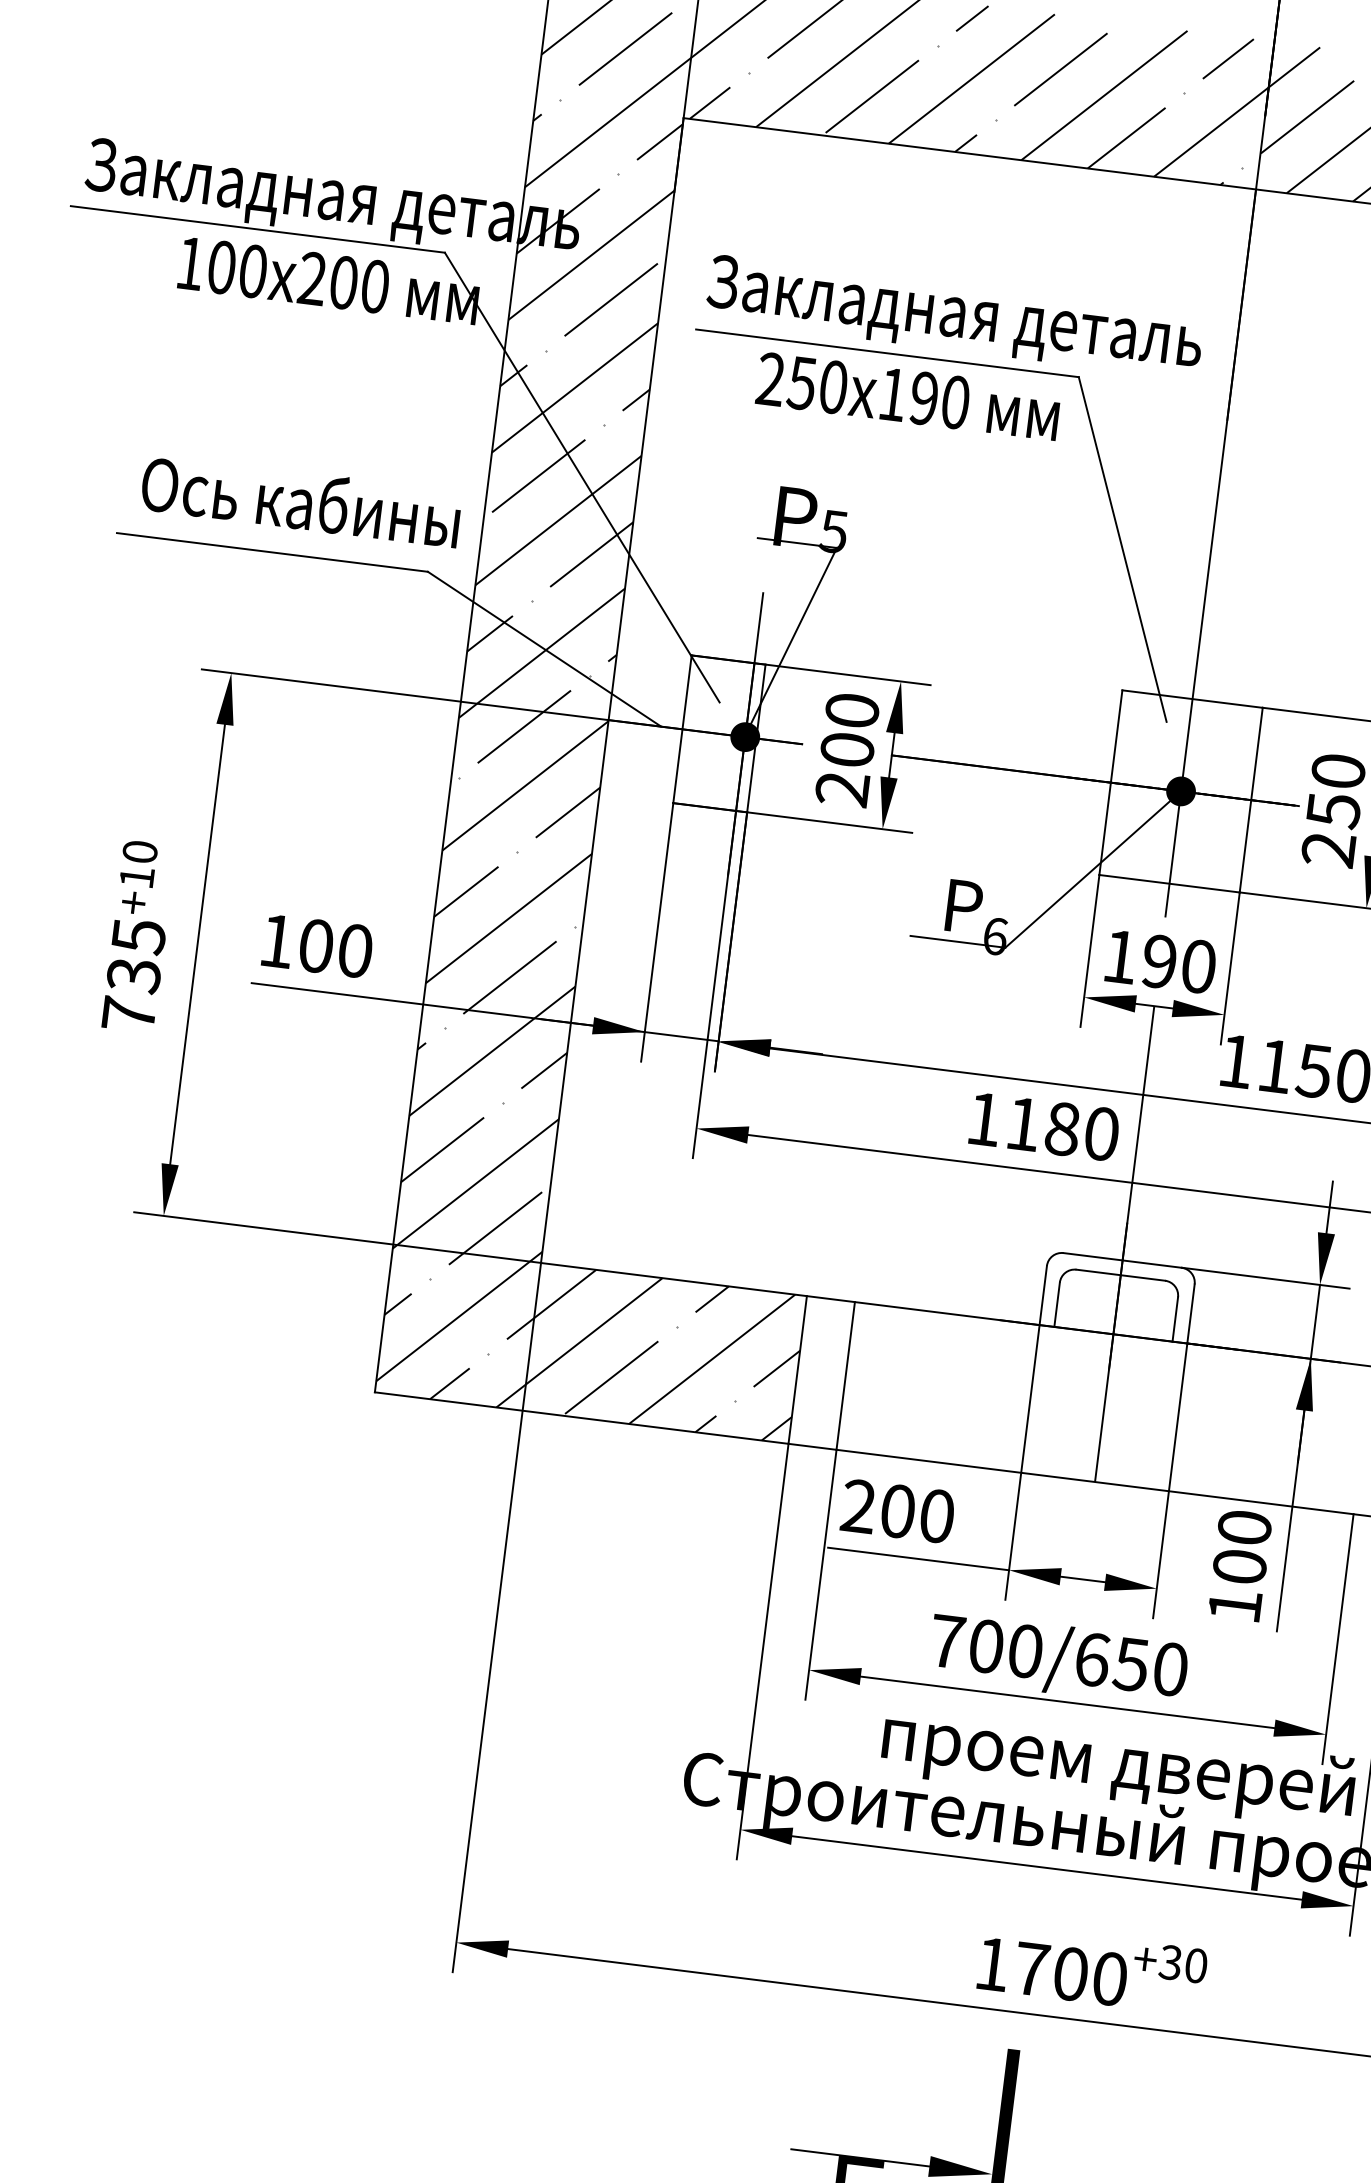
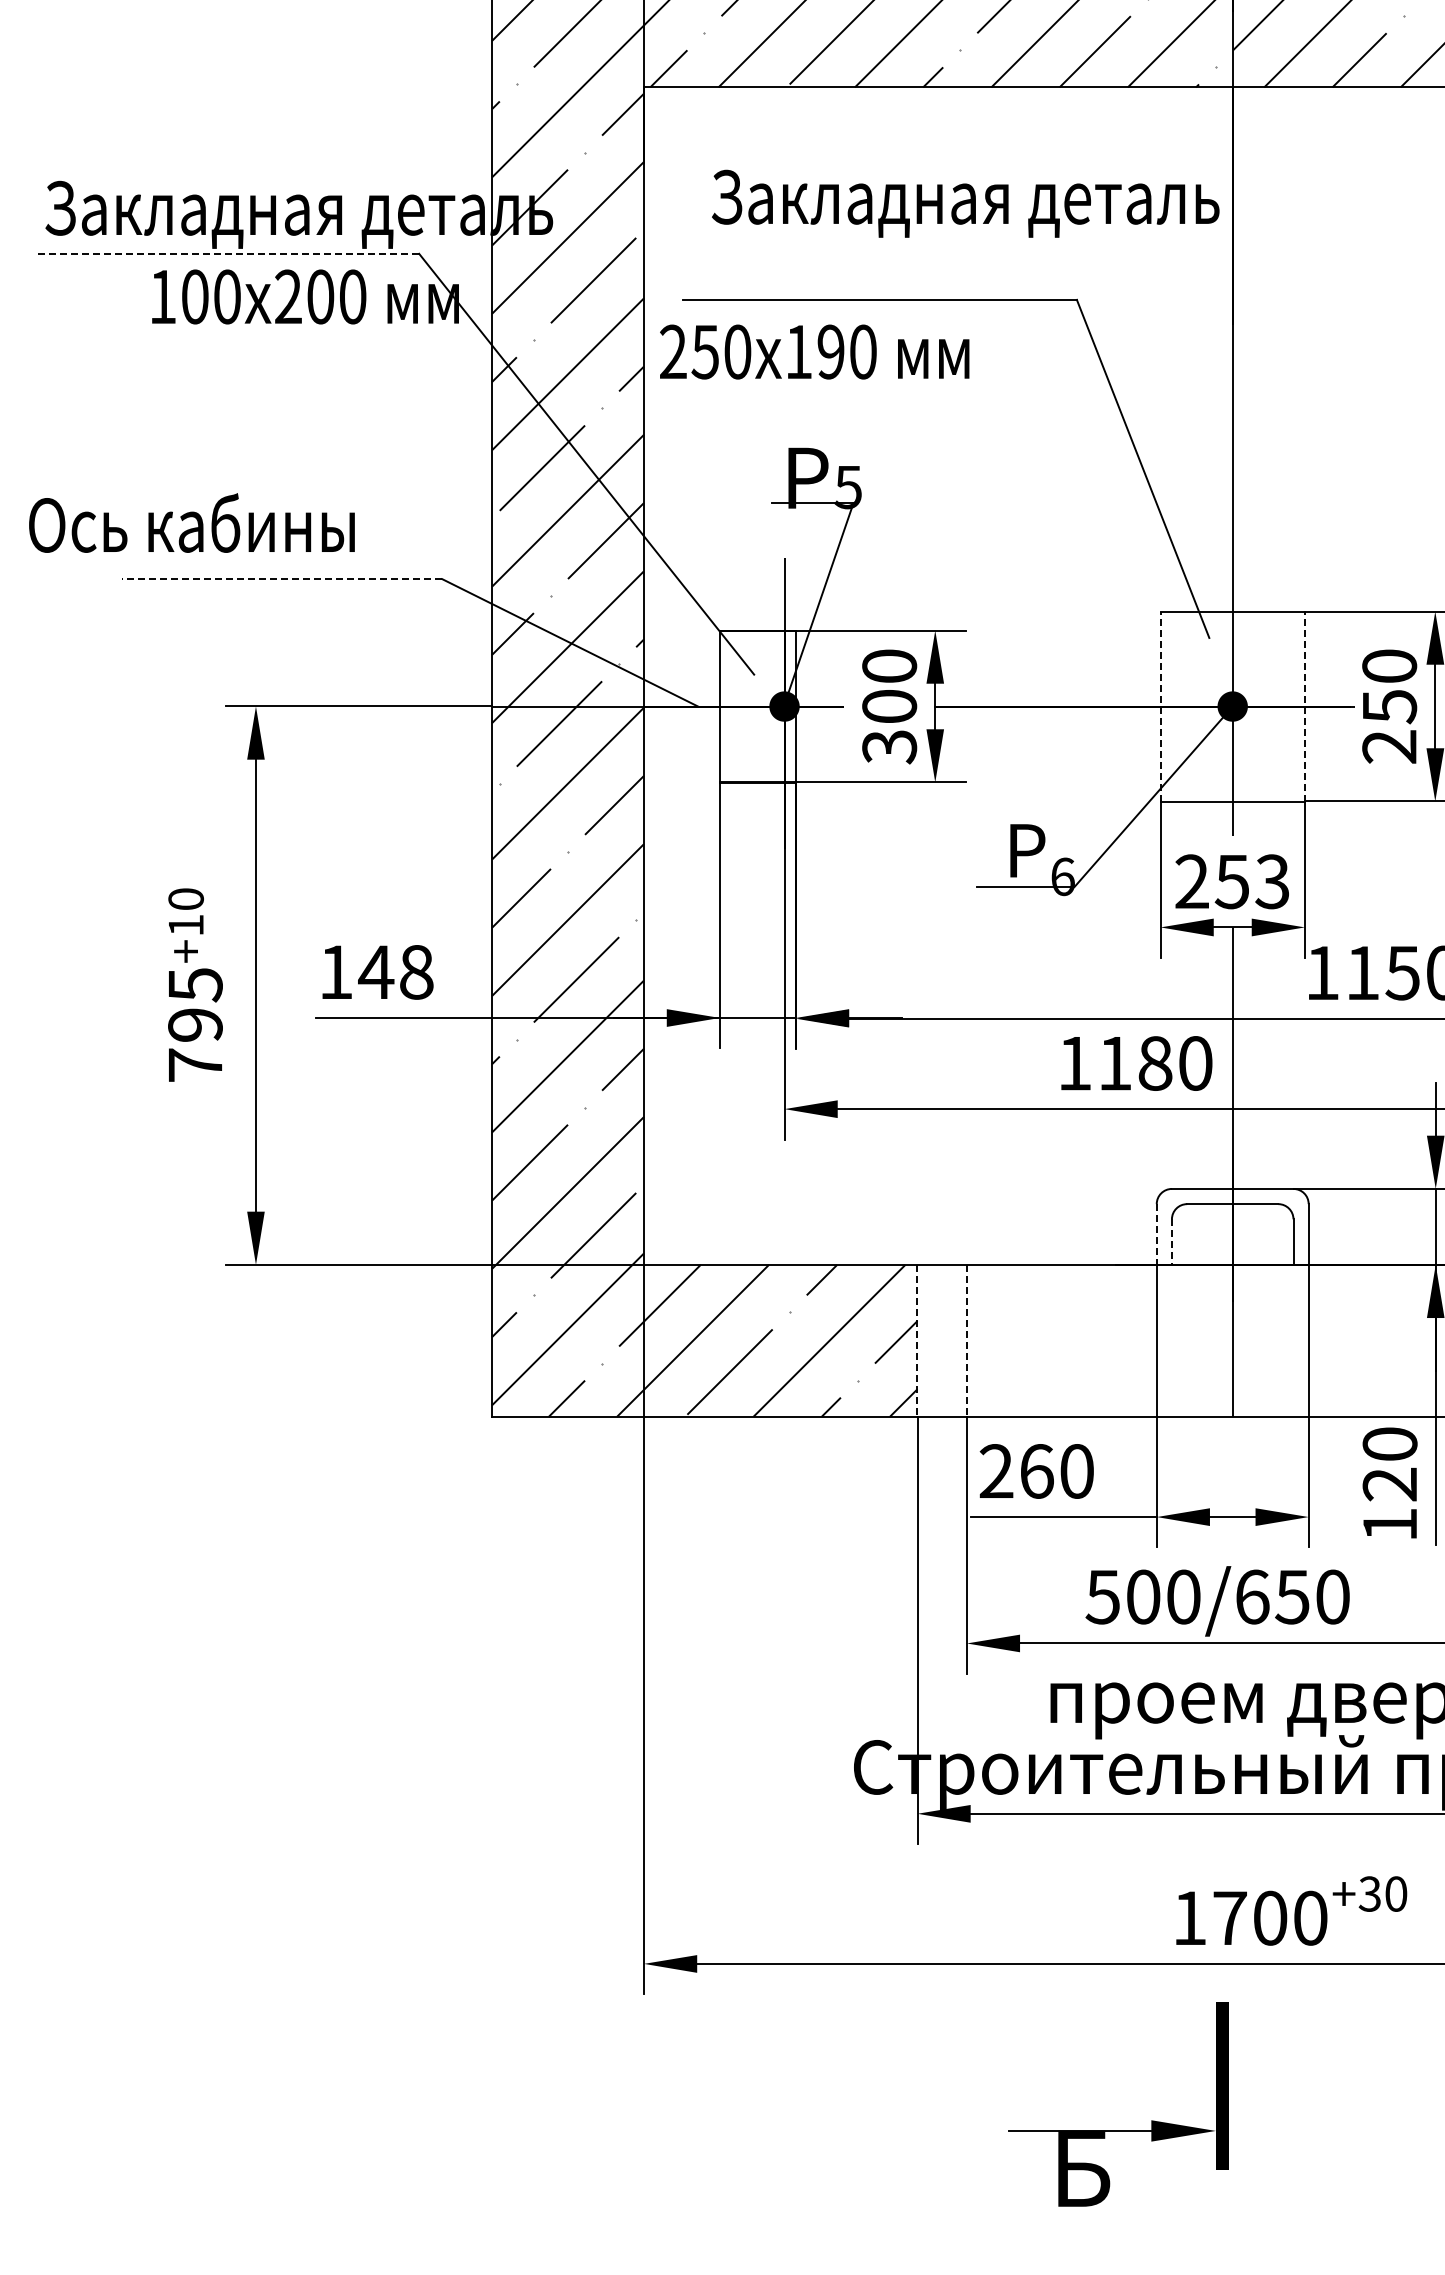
line: (257, 229) -> (226, 253), solid -> dashed
text: (954, 316) -> (965, 203), moved
text: (908, 396) -> (814, 351), moved
text: (300, 500) -> (191, 522), moved
line: (272, 552) -> (282, 579), solid -> dashed
line: (1110, 782) -> (1160, 706), solid -> dashed
text: (842, 789) -> (889, 747), 200 -> 300
line: (1250, 800) -> (1304, 706), solid -> dashed
text: (334, 947) -> (395, 971), 100 -> 148
text: (1159, 961) -> (1232, 881), 190 -> 253
text: (133, 975) -> (195, 1025), 735 -> 795
line: (1042, 1296) -> (1156, 1235), solid -> dashed
line: (1056, 1305) -> (1171, 1242), solid -> dashed
line: (797, 1369) -> (917, 1340), solid -> dashed
line: (845, 1375) -> (966, 1340), solid -> dashed
text: (897, 1511) -> (1036, 1471), 200 -> 260
text: (1239, 1566) -> (1389, 1484), 100 -> 120
text: (946, 1641) -> (1102, 1597), 700/650 -> 500/650

